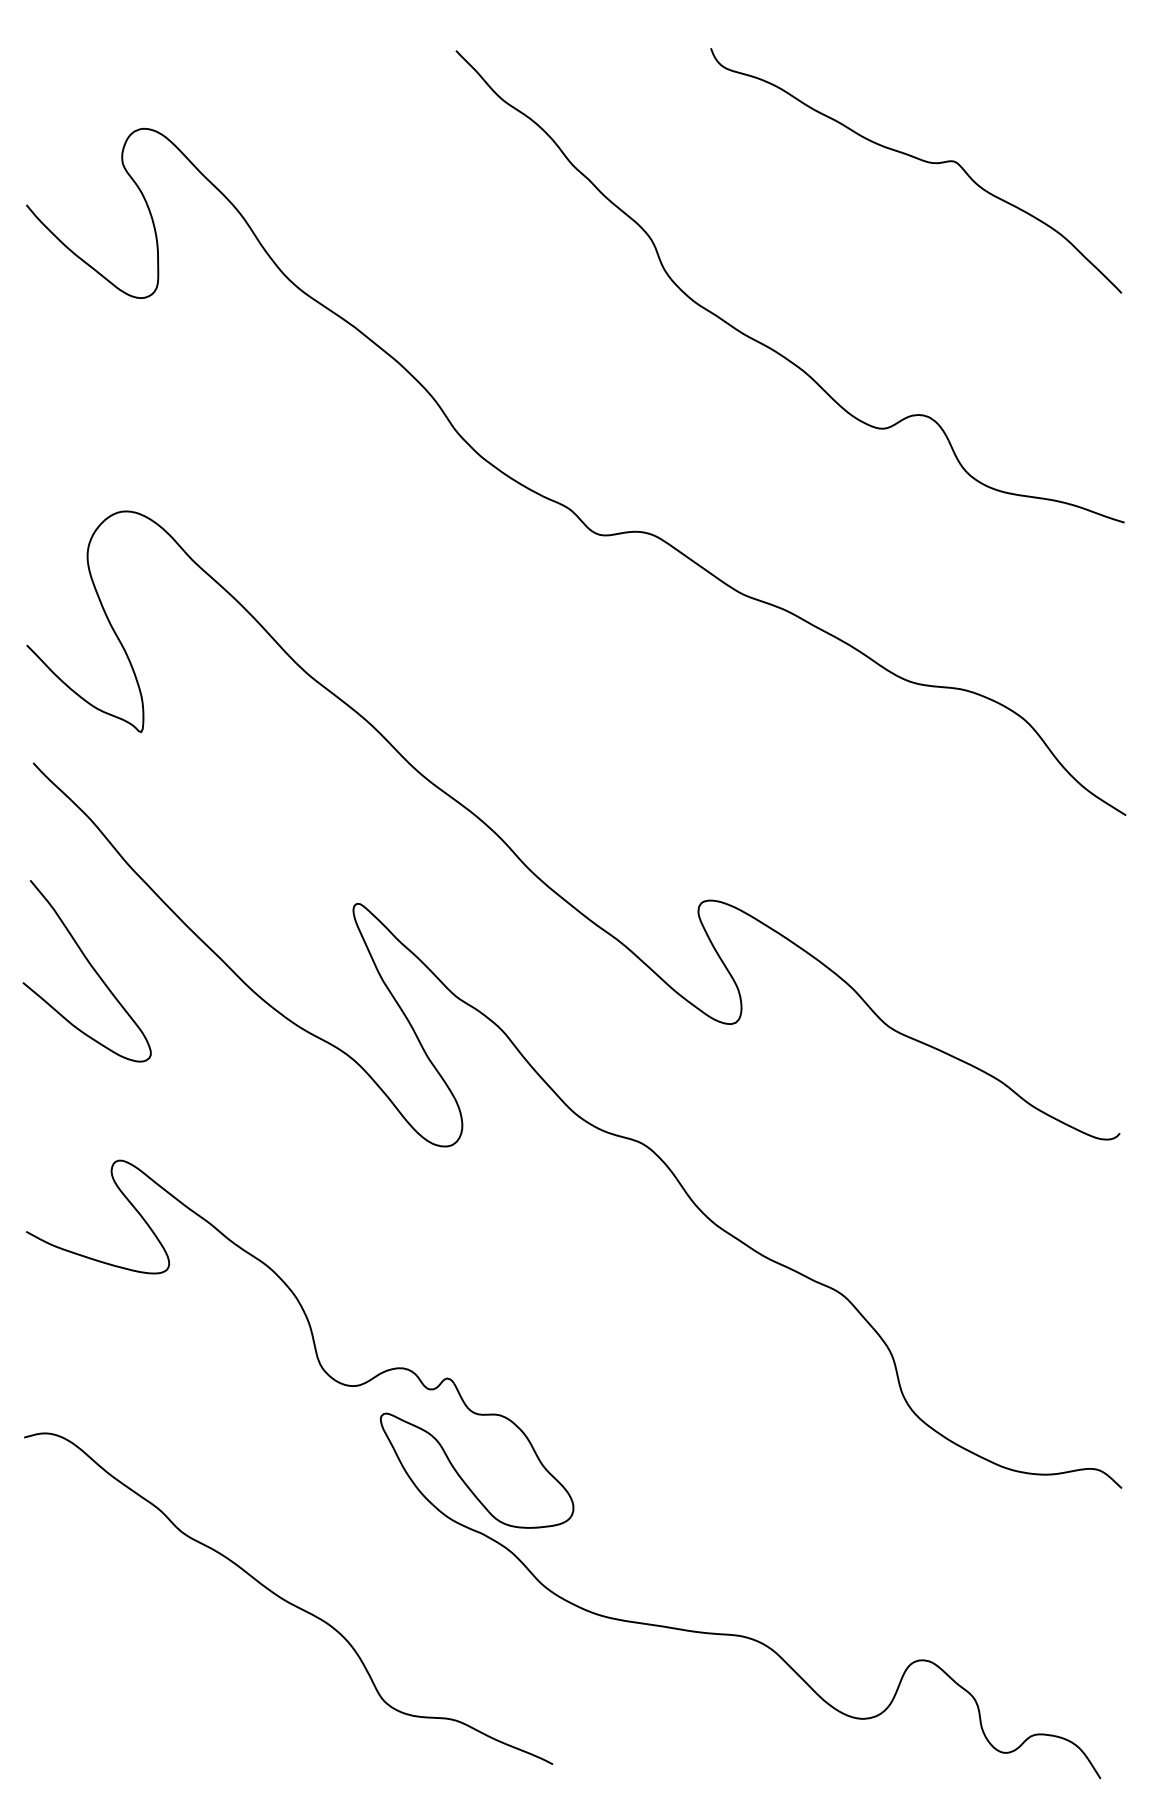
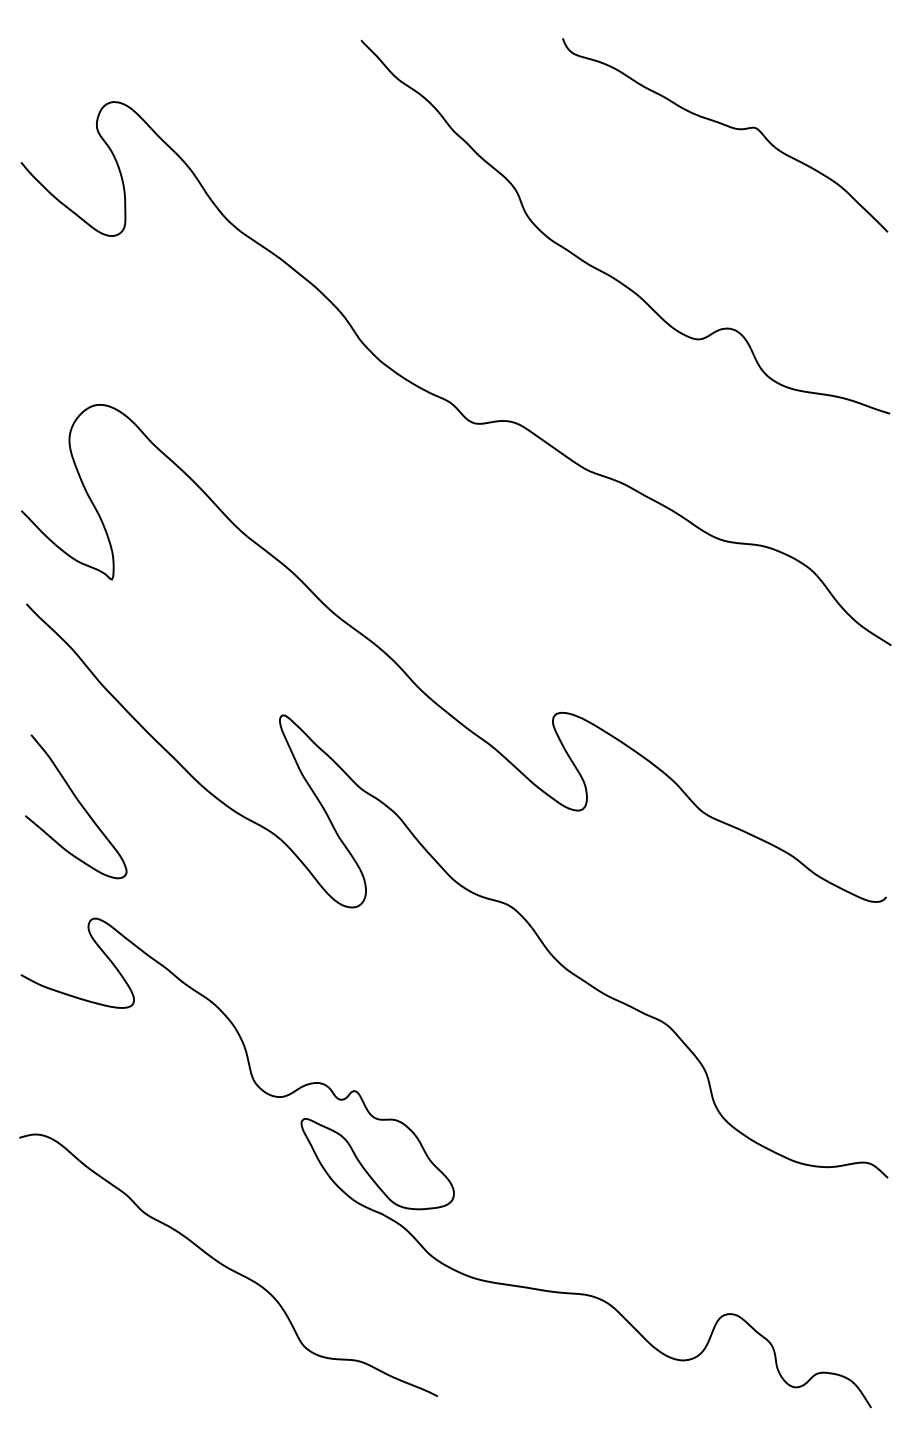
curve: (91, 968) -> (79, 804), moved

